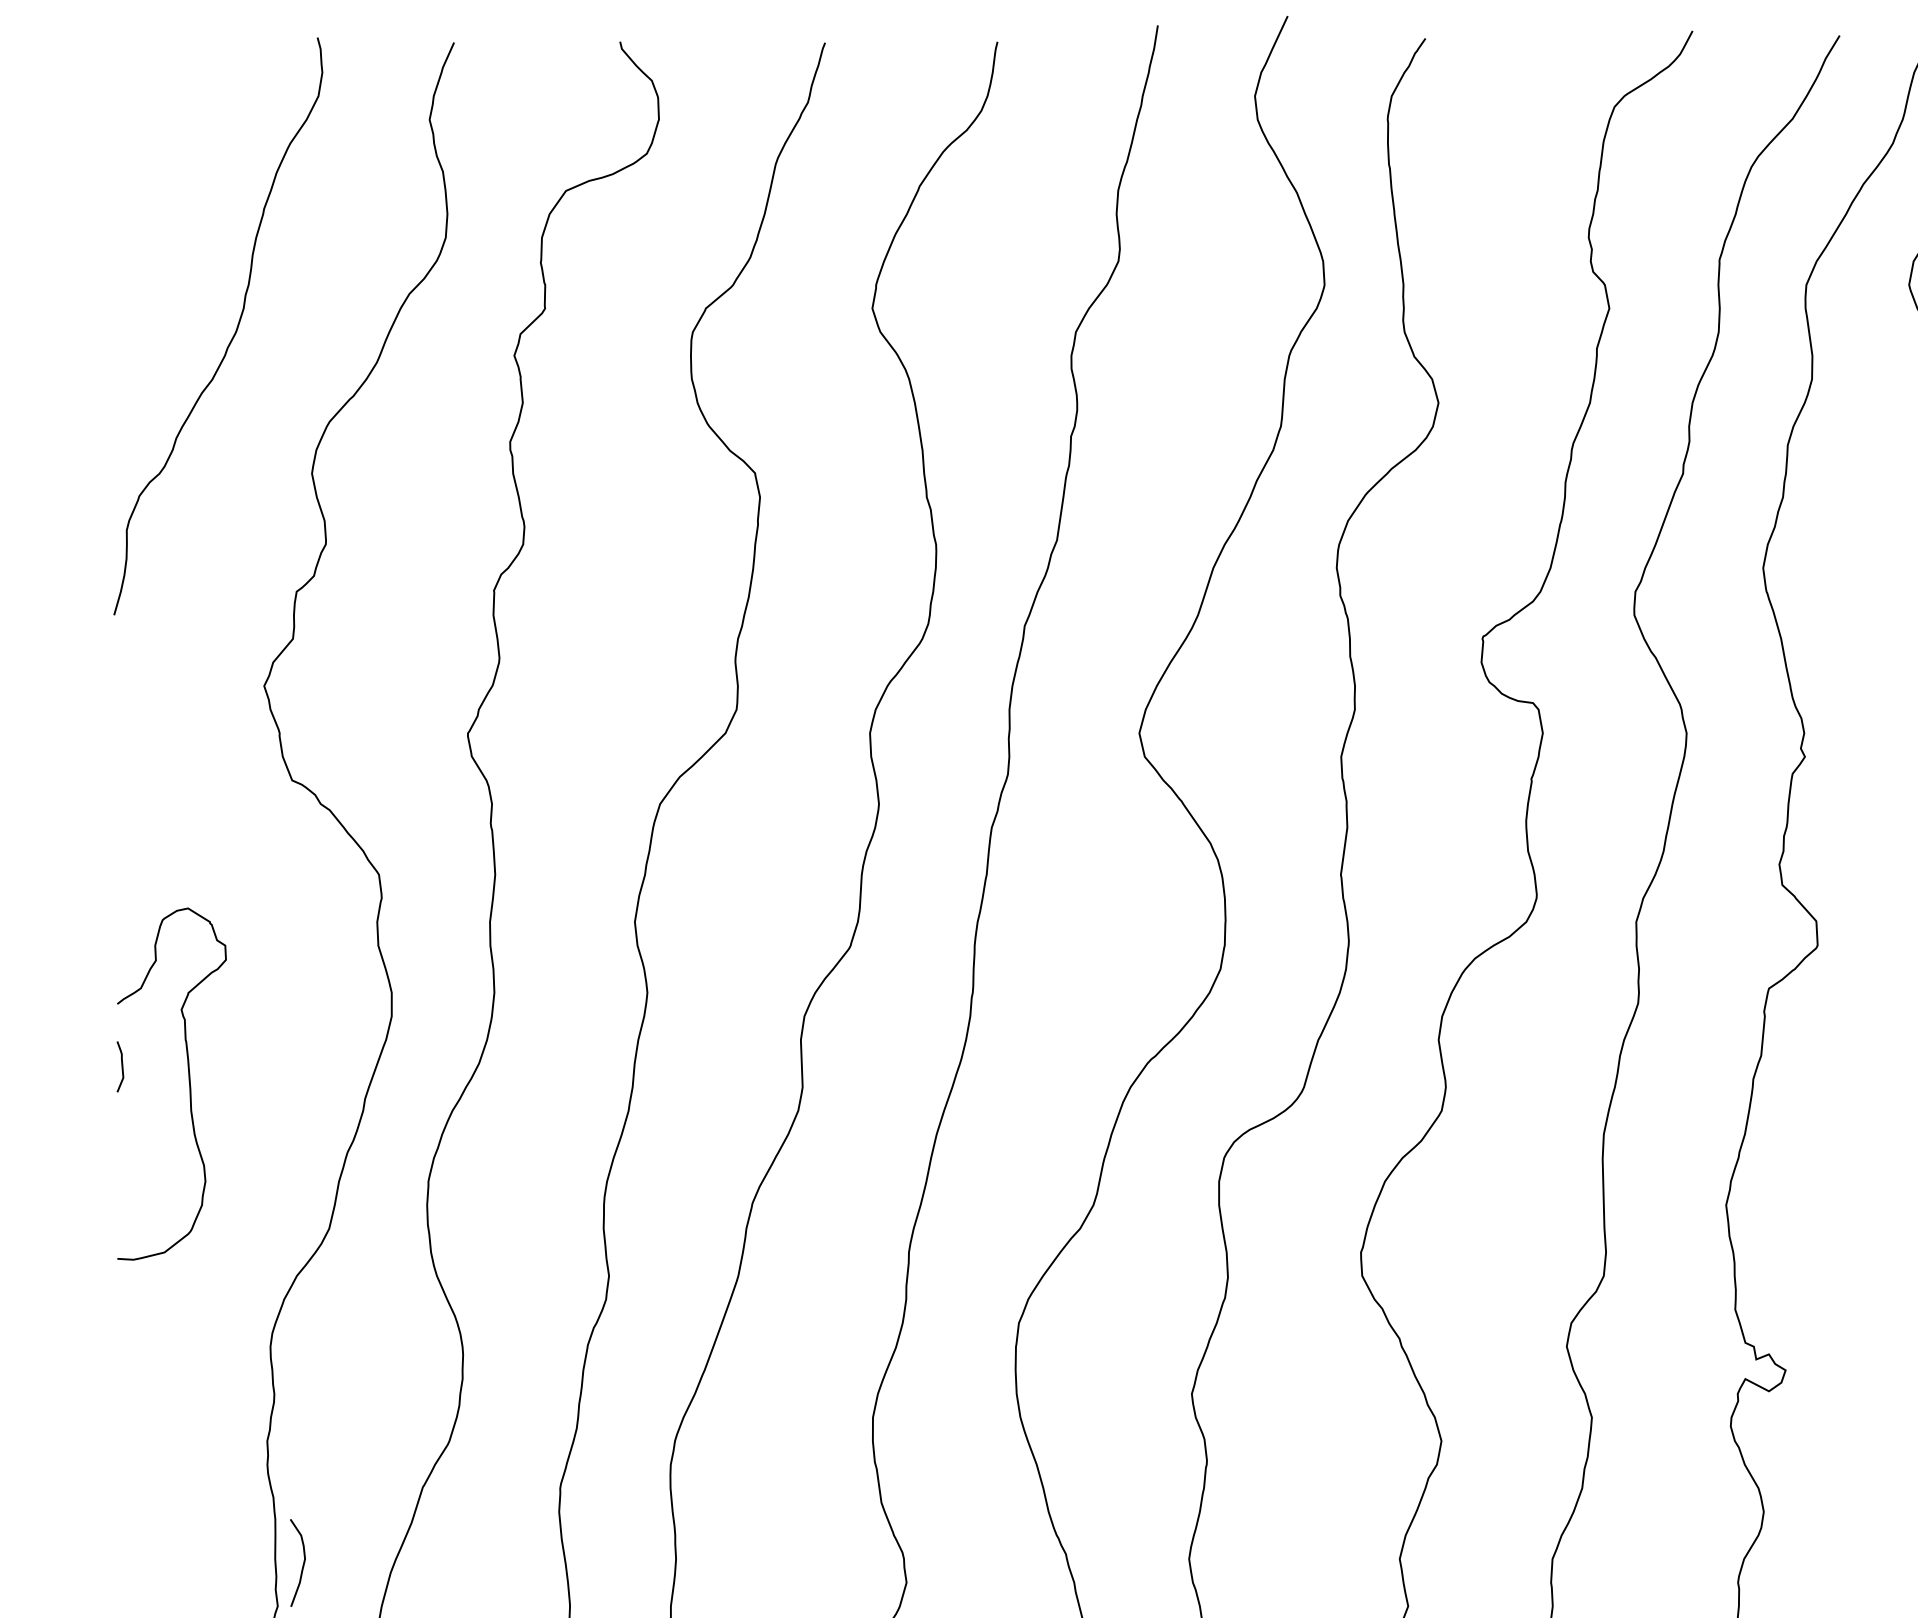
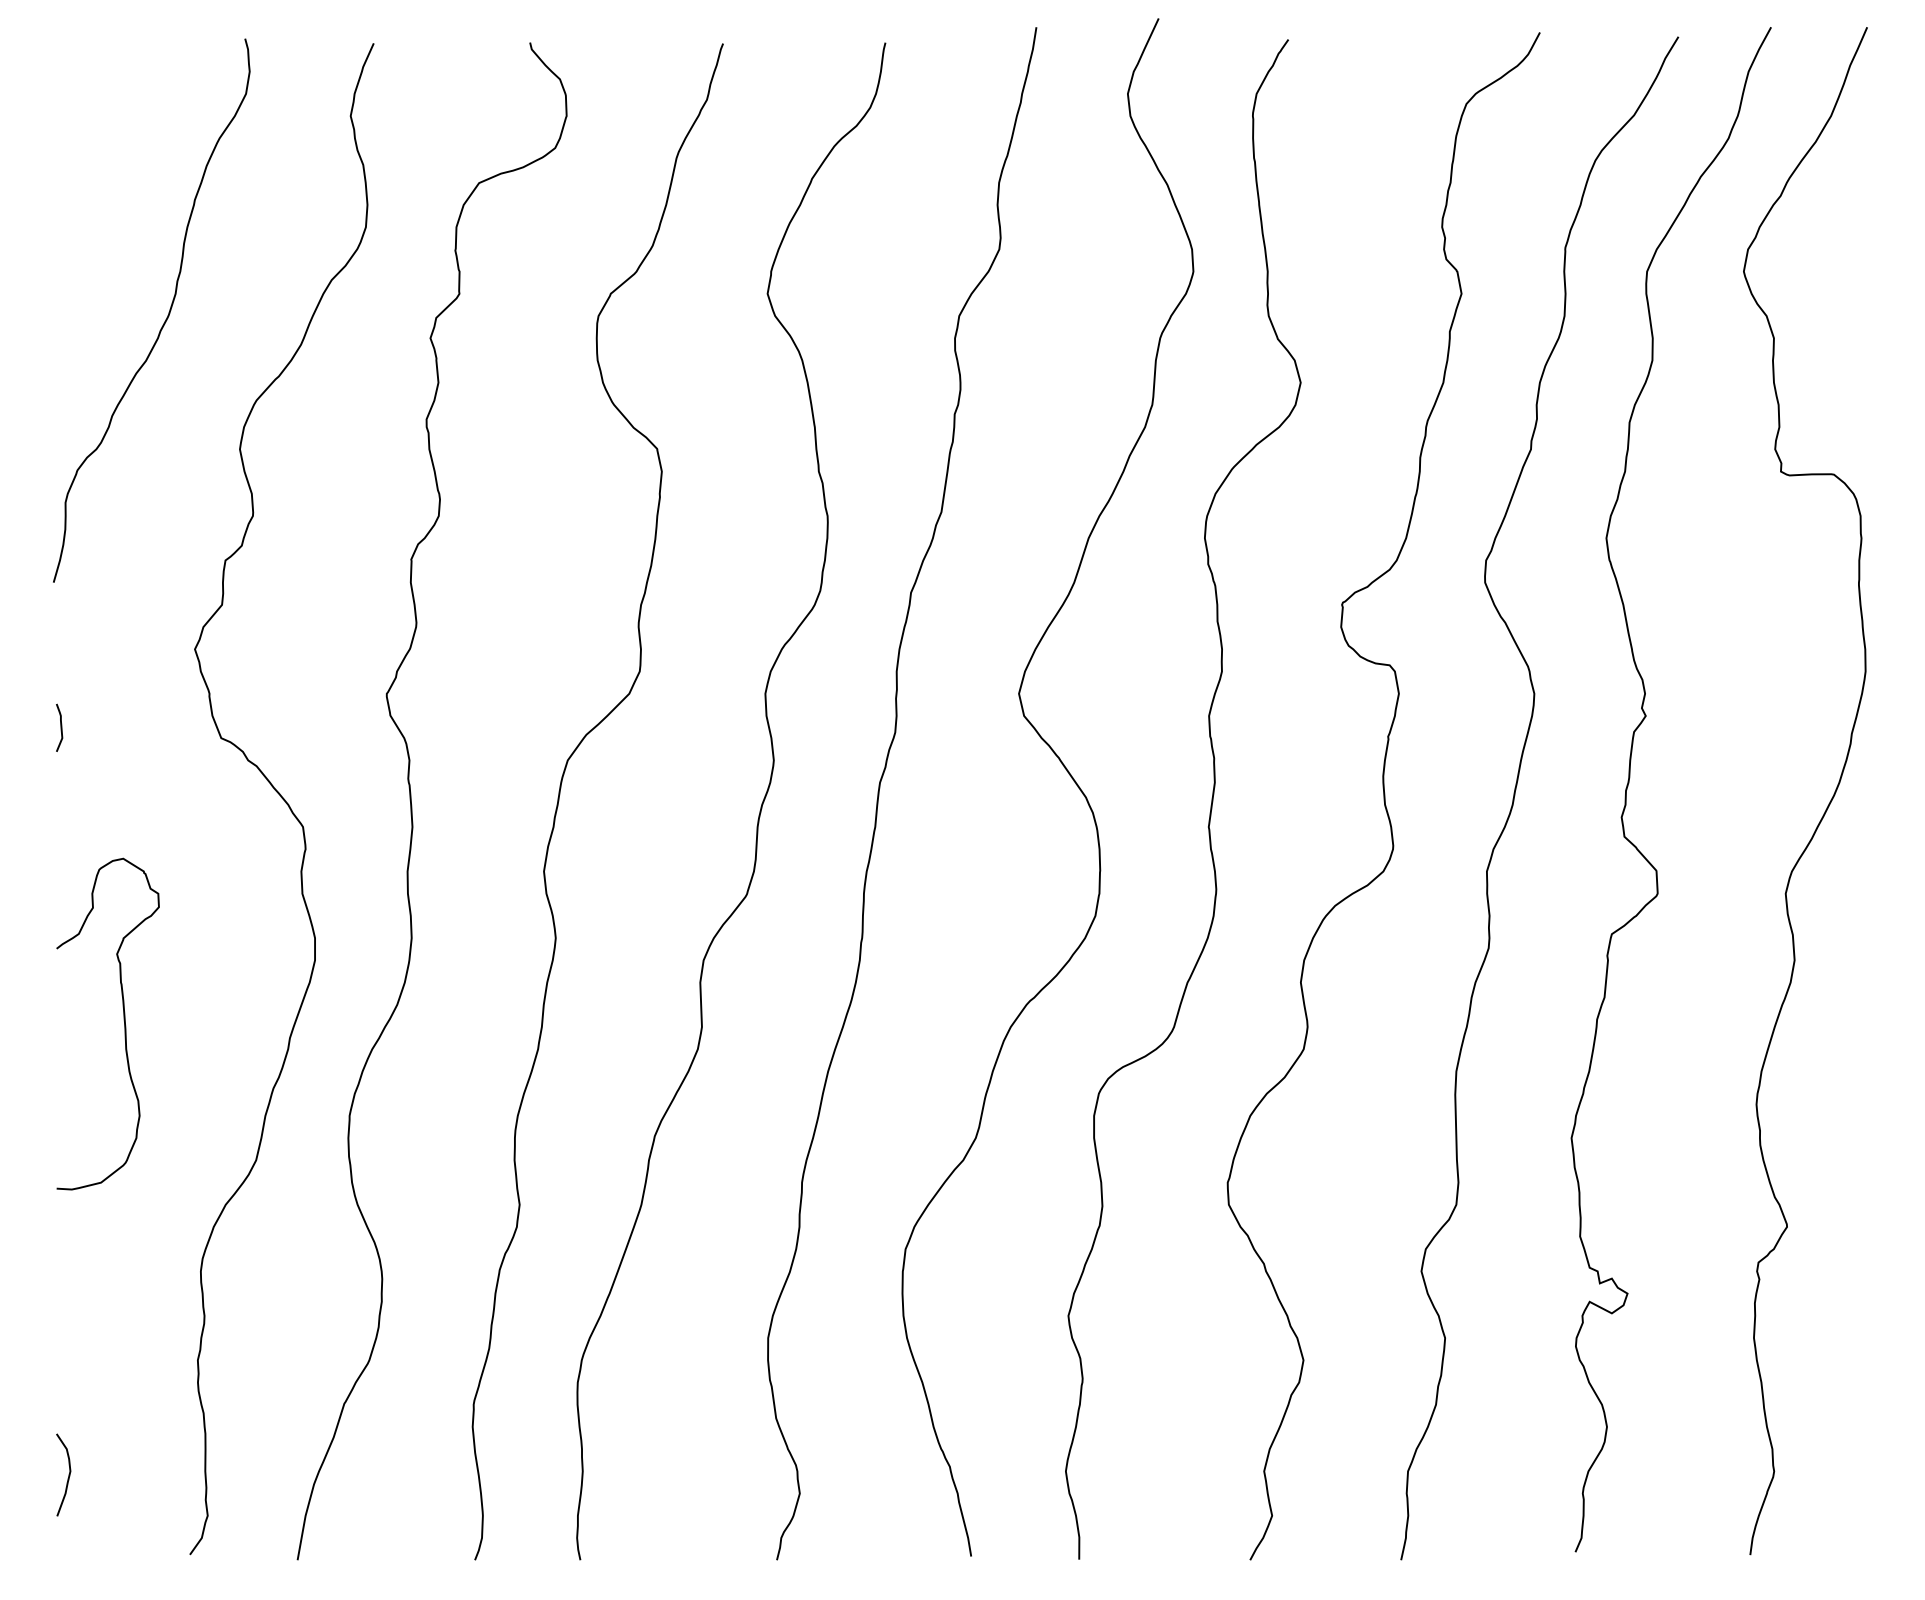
curve: (121, 1066) -> (60, 727), moved
curve: (303, 1562) -> (68, 1474), moved

